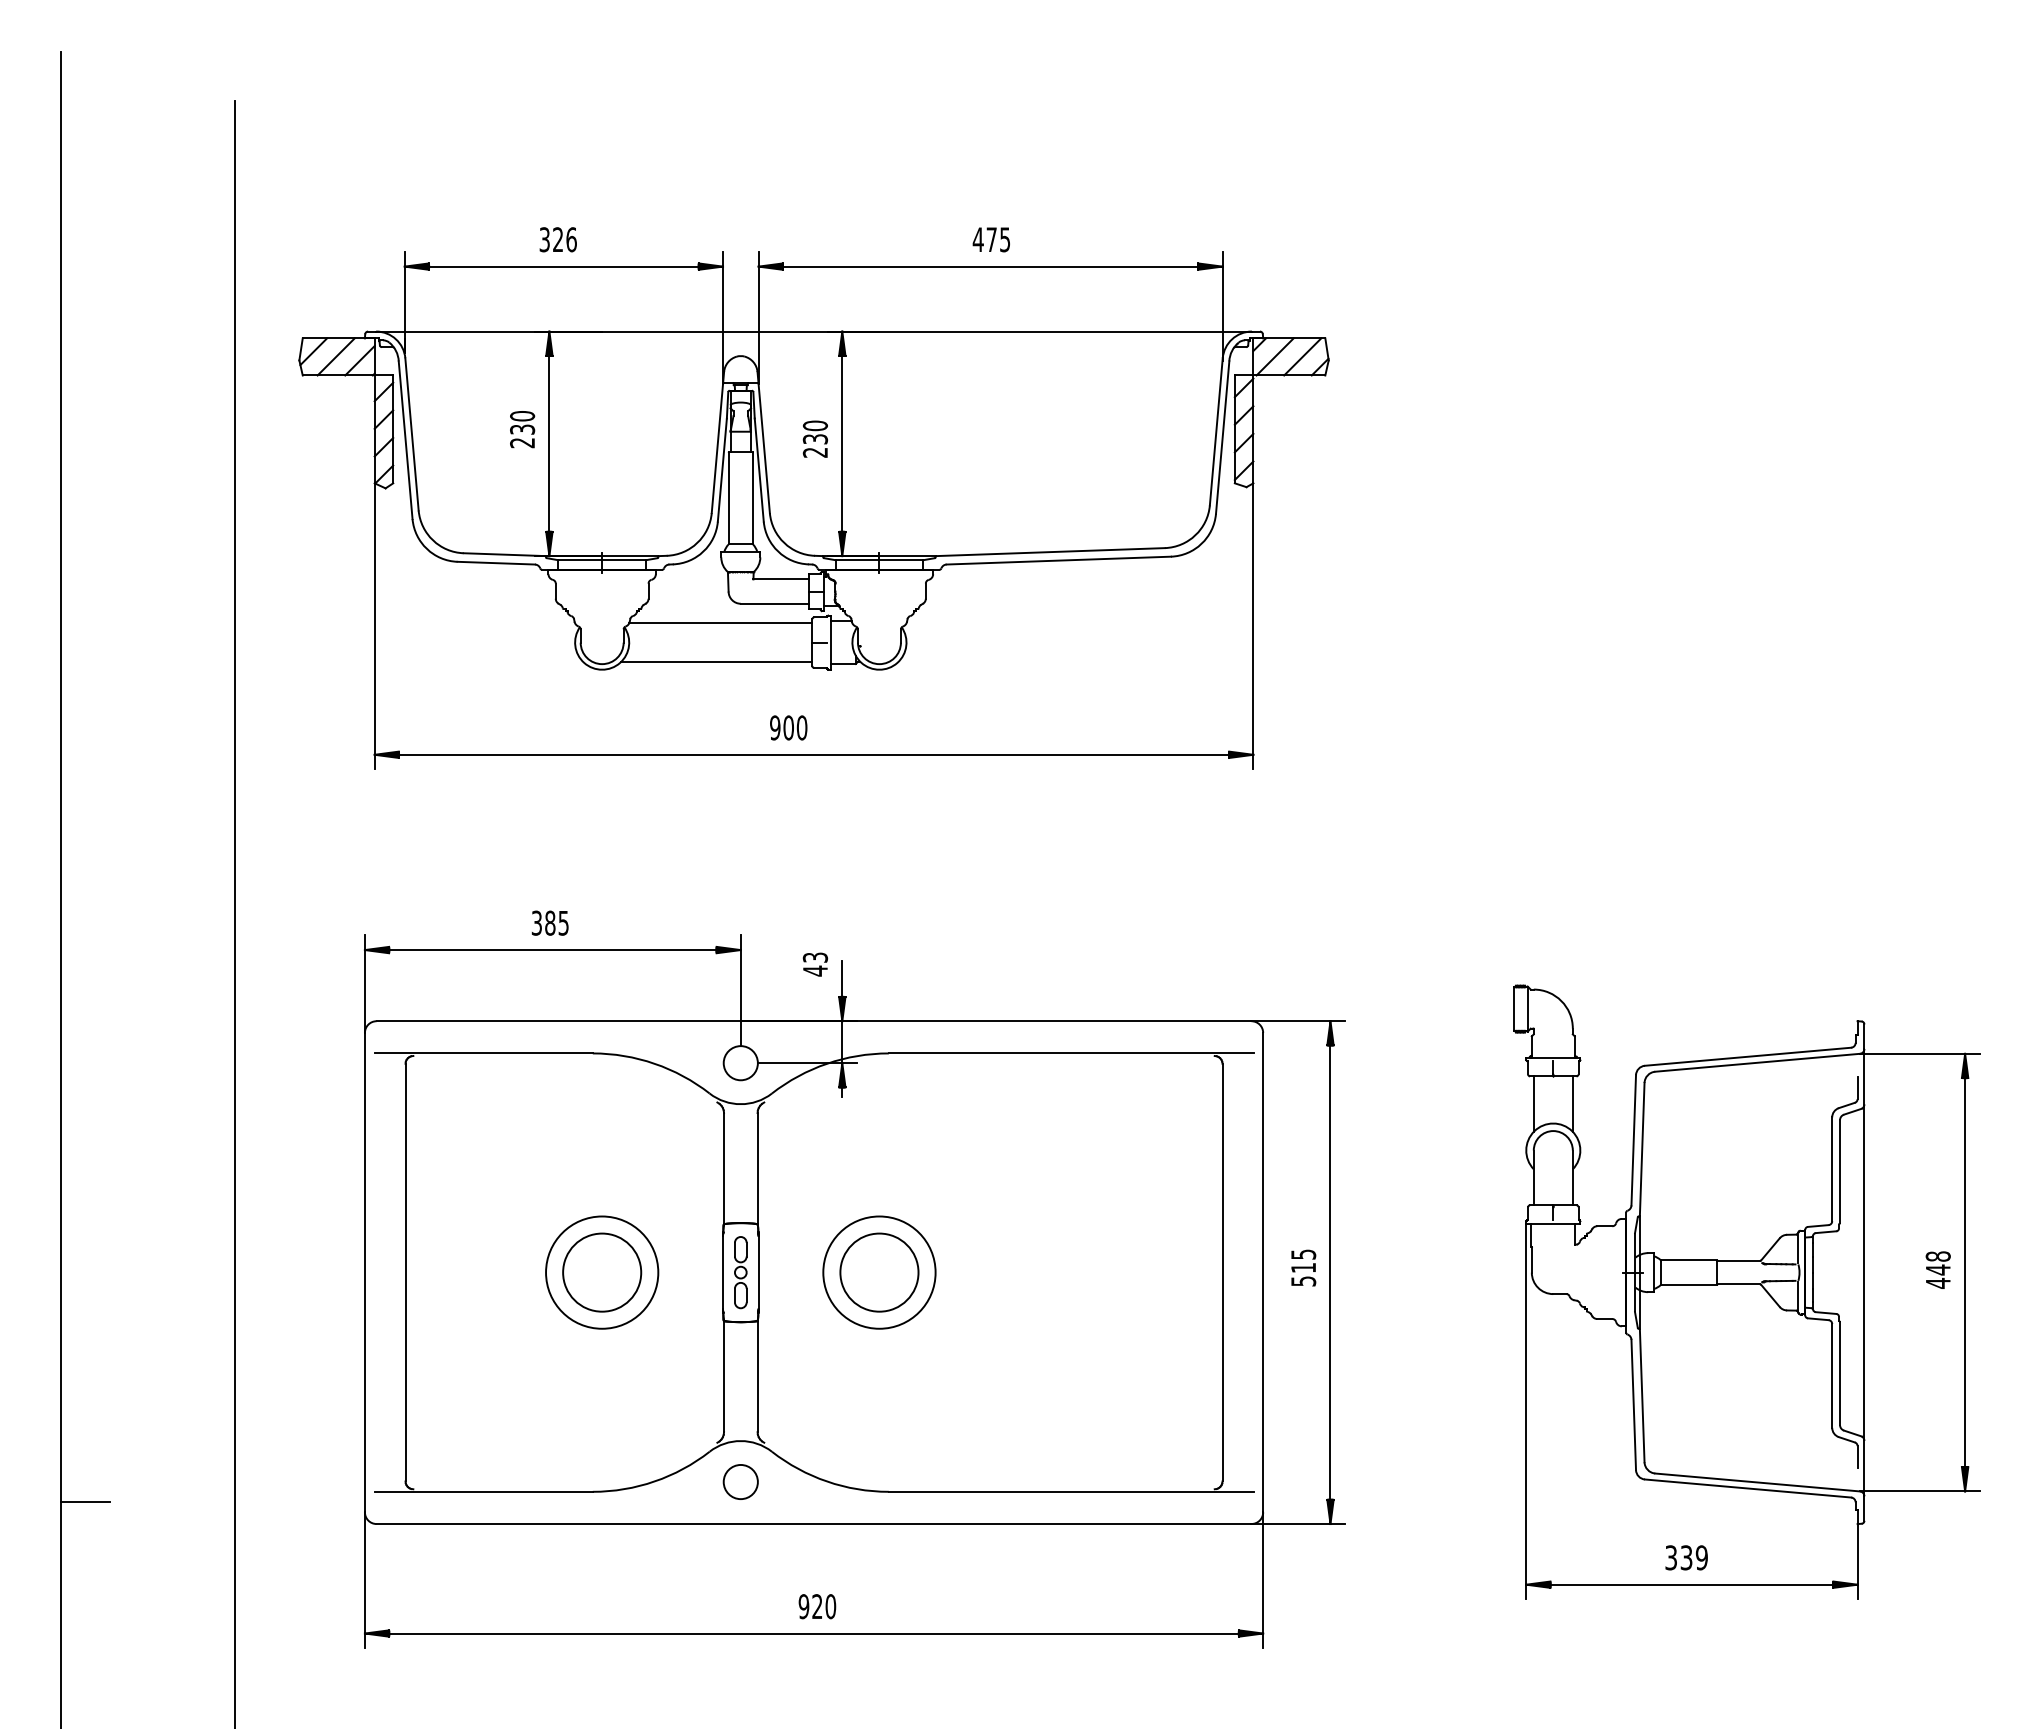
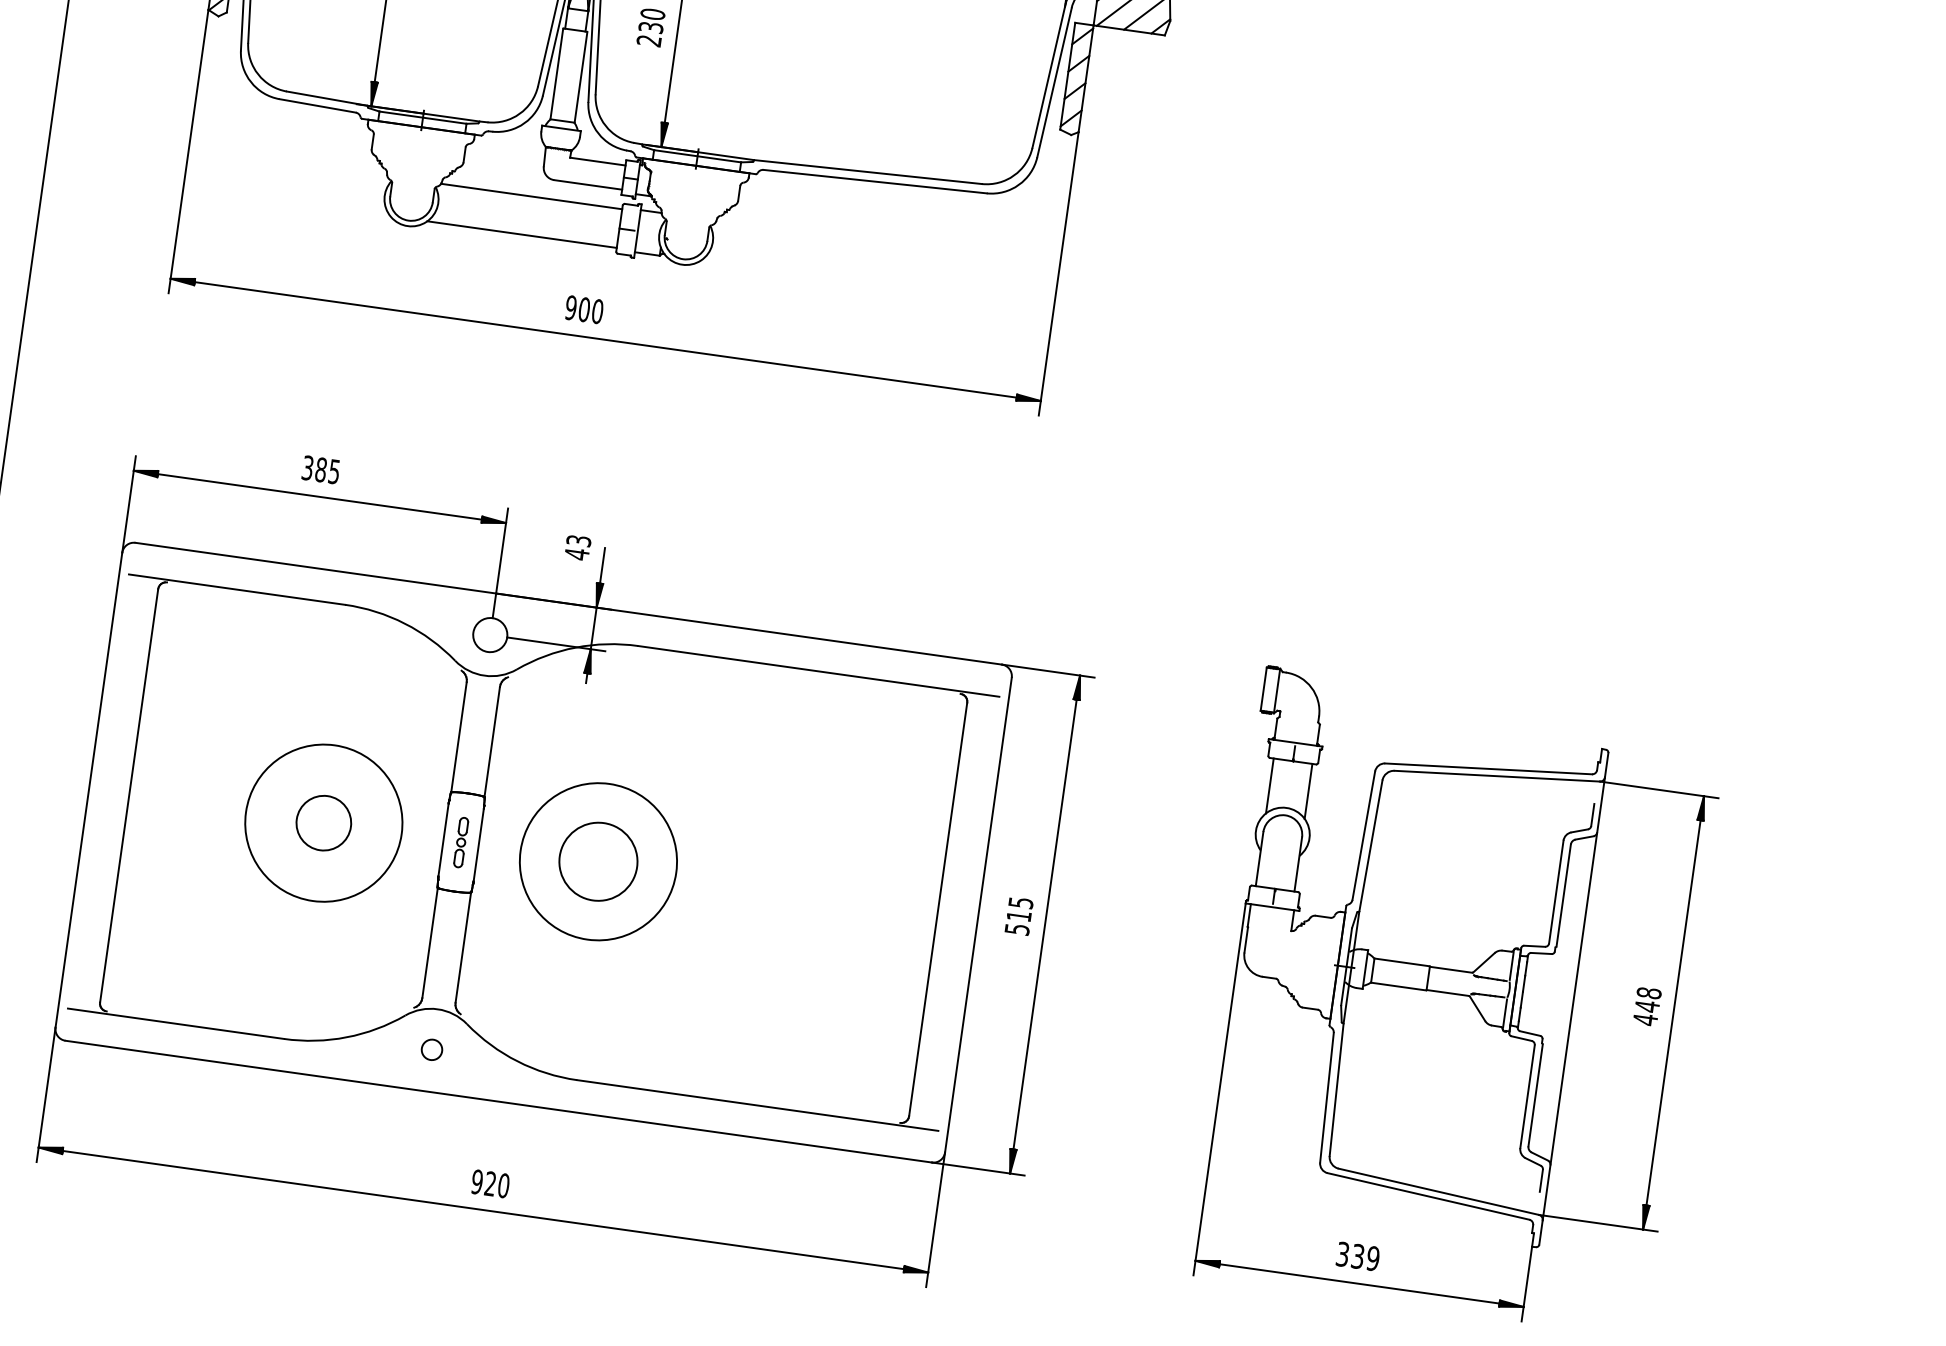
circle: (602, 1272) -> (324, 823), size x0.7
circle: (602, 1272) -> (324, 823), size x1.4
part: (740, 1272) -> (460, 842), size x0.7
circle: (879, 1272) -> (598, 861), size x1.4
circle: (740, 1481) -> (431, 1049), size x0.6

